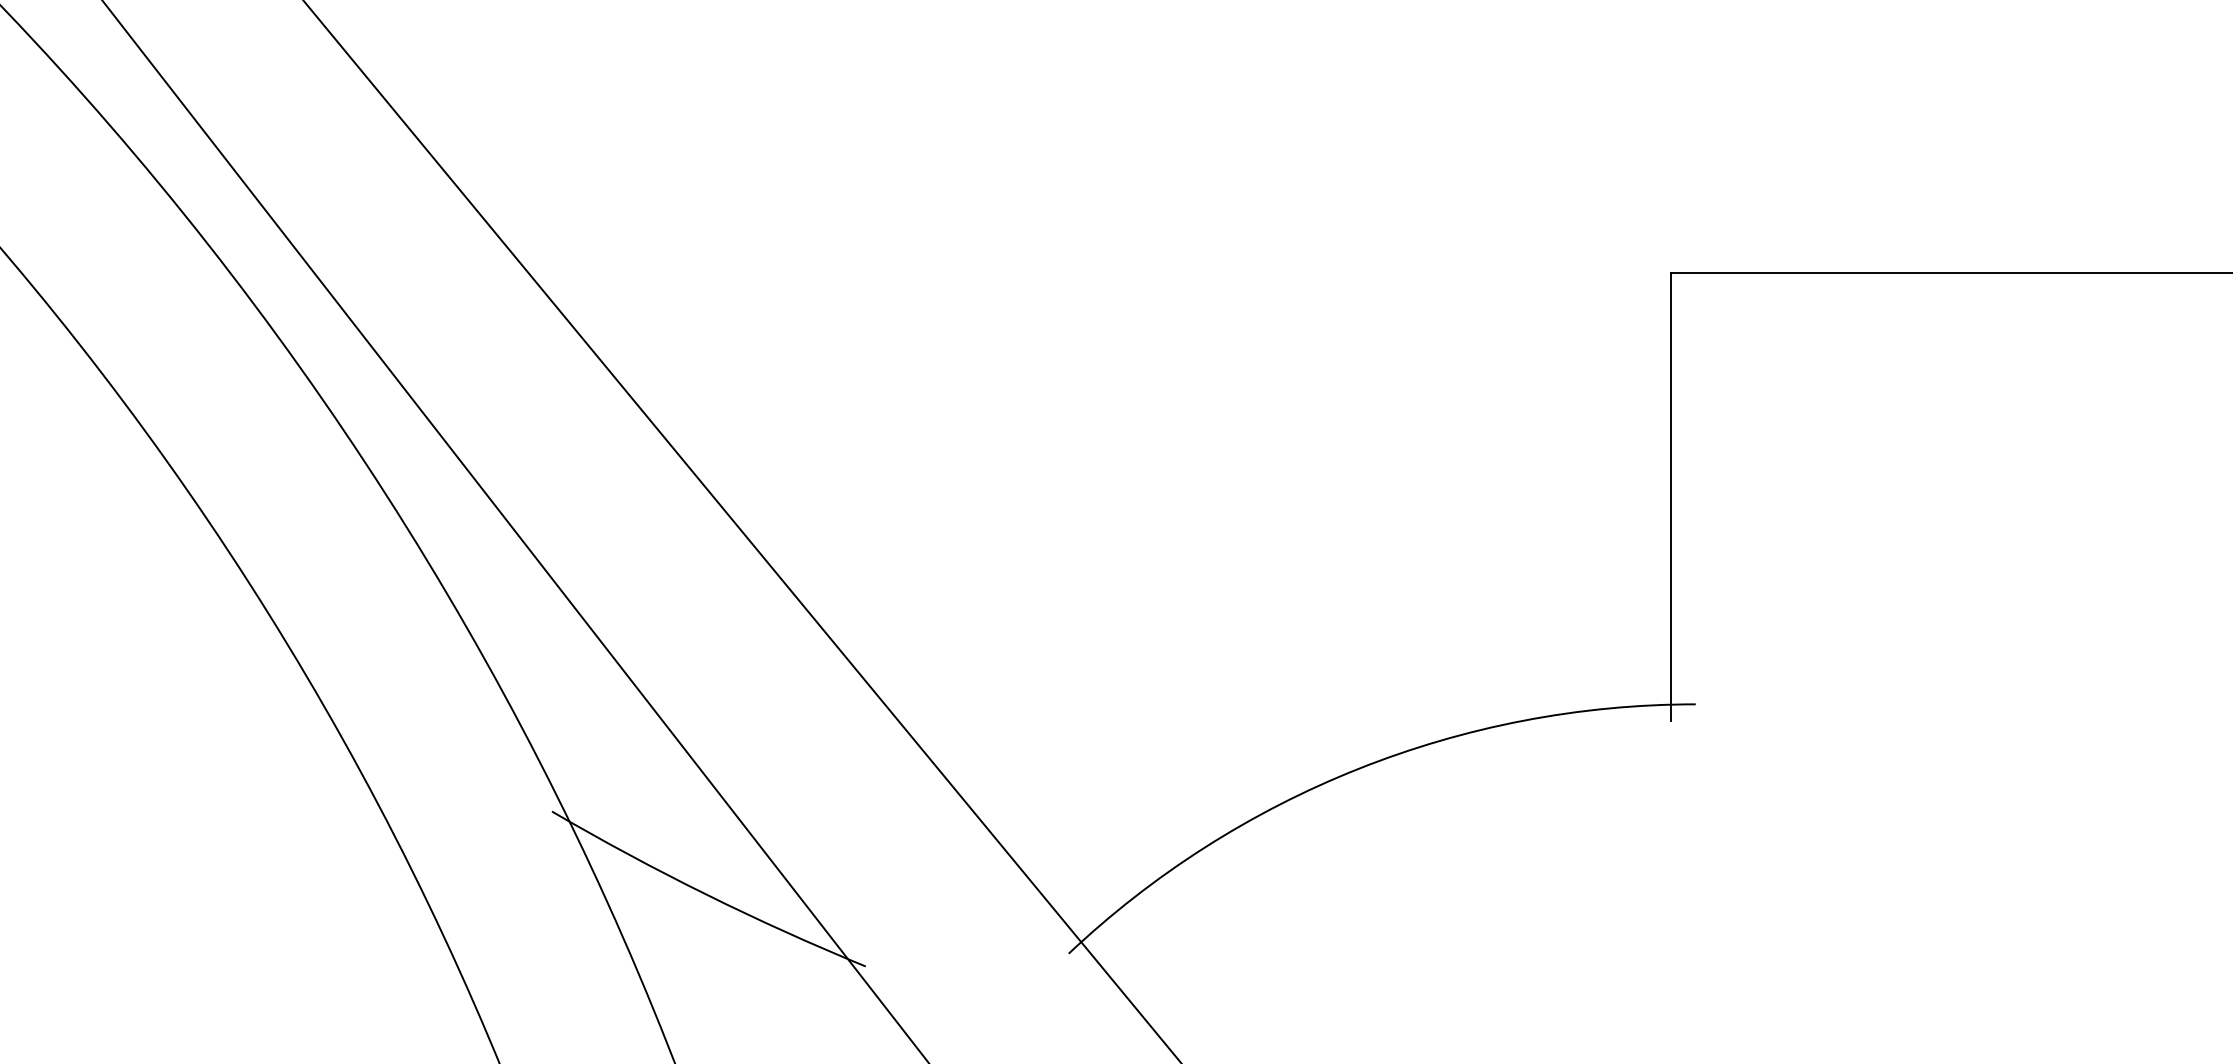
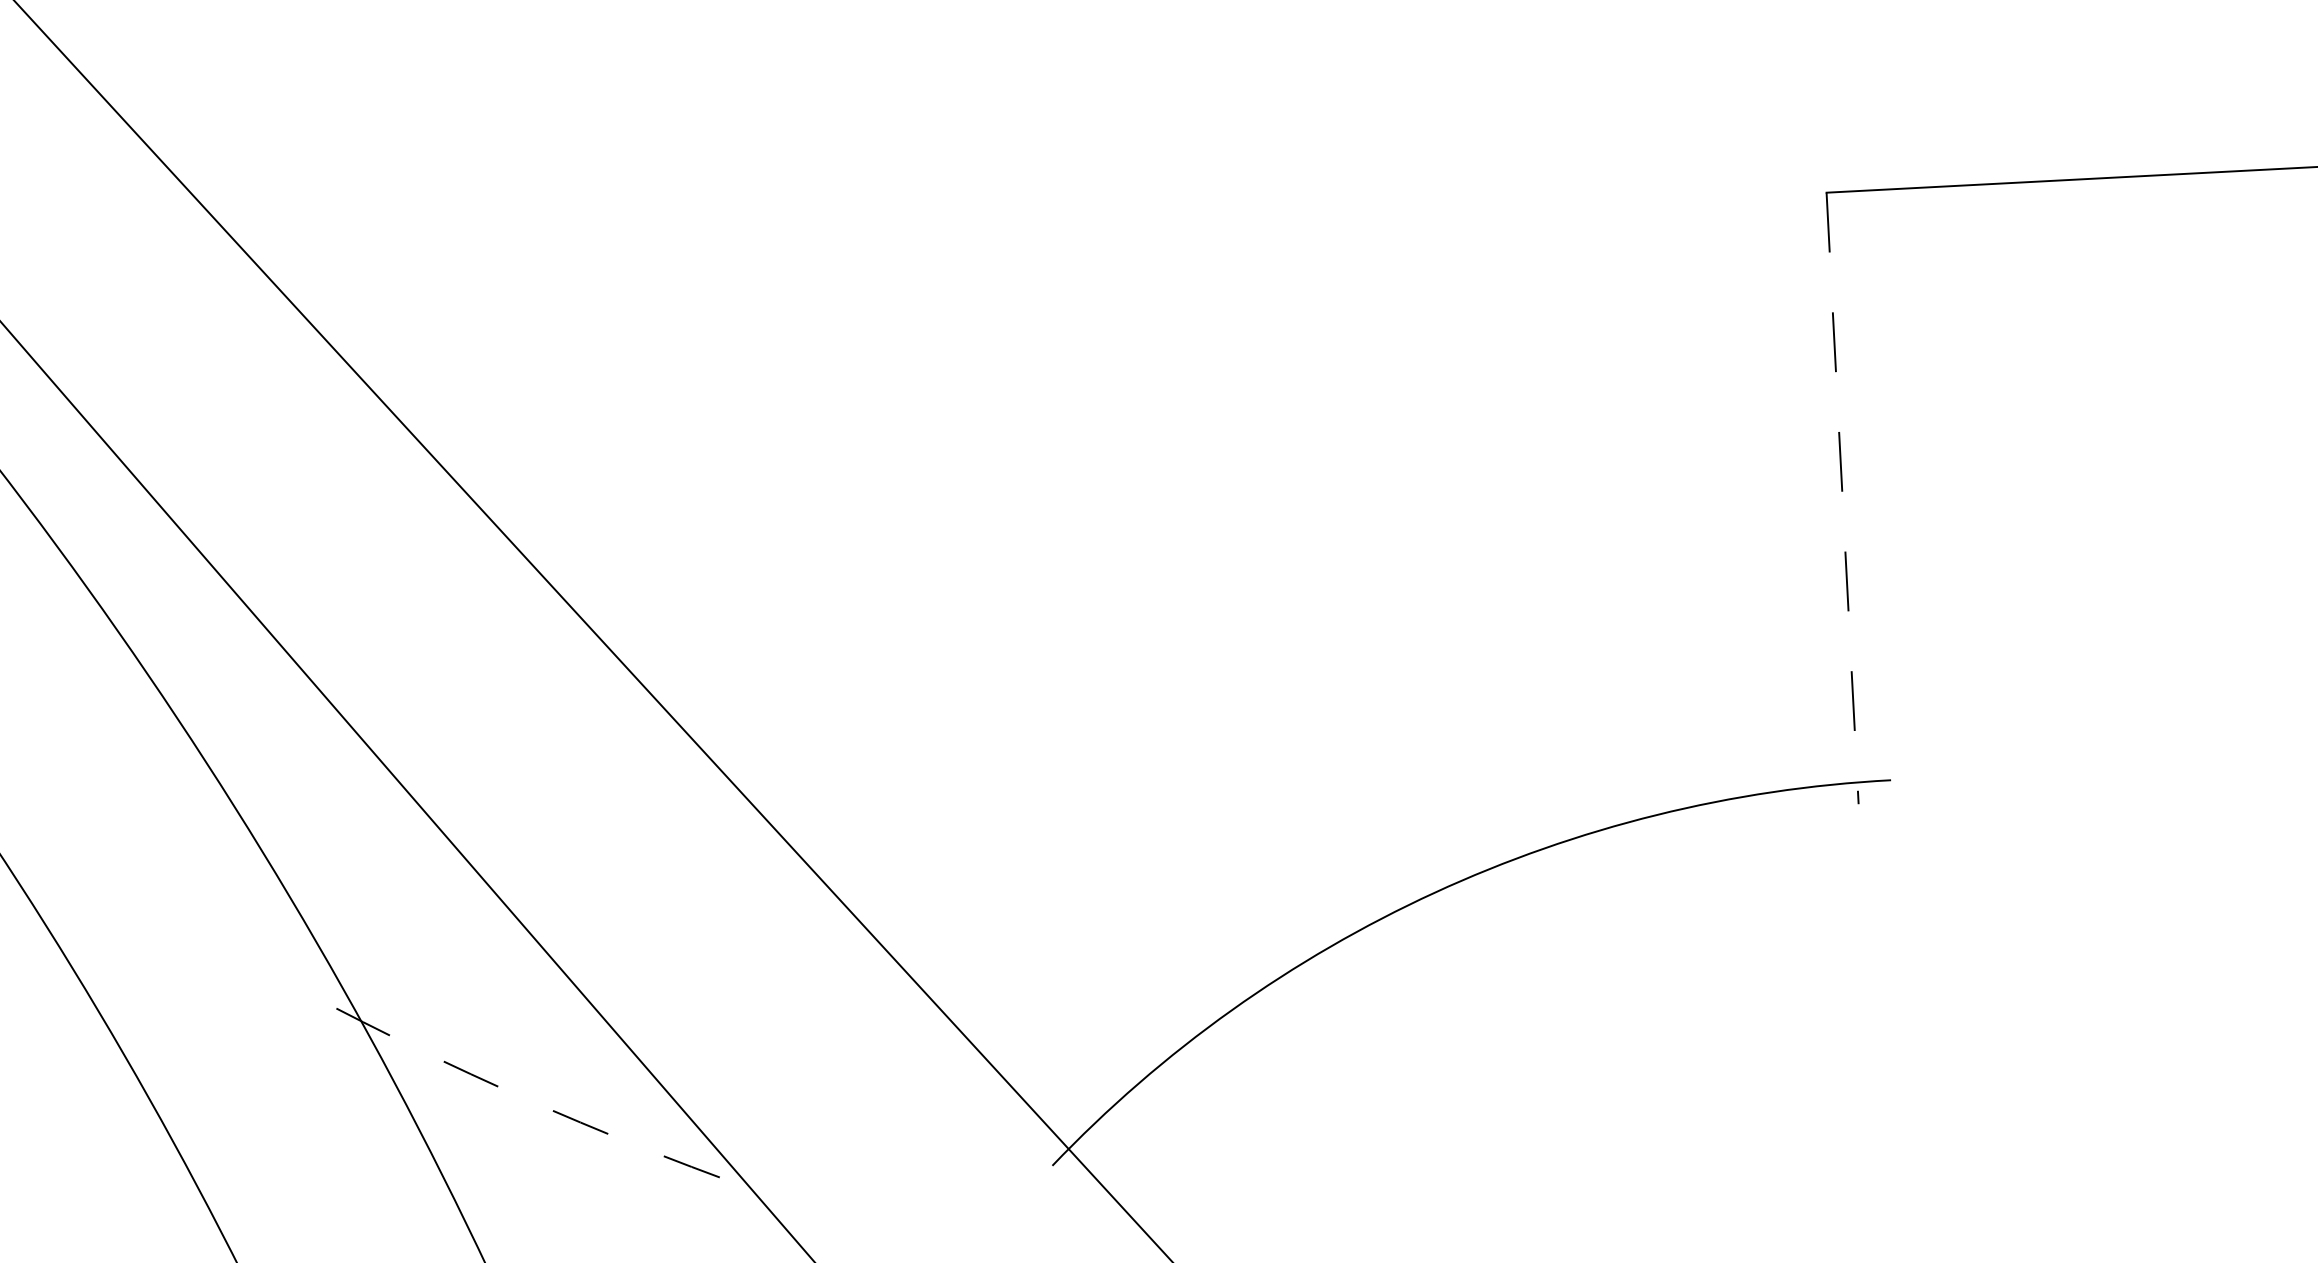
line: (1671, 496) -> (1843, 498), solid -> dashed
arc: (706, 894) -> (553, 1110), solid -> dashed

